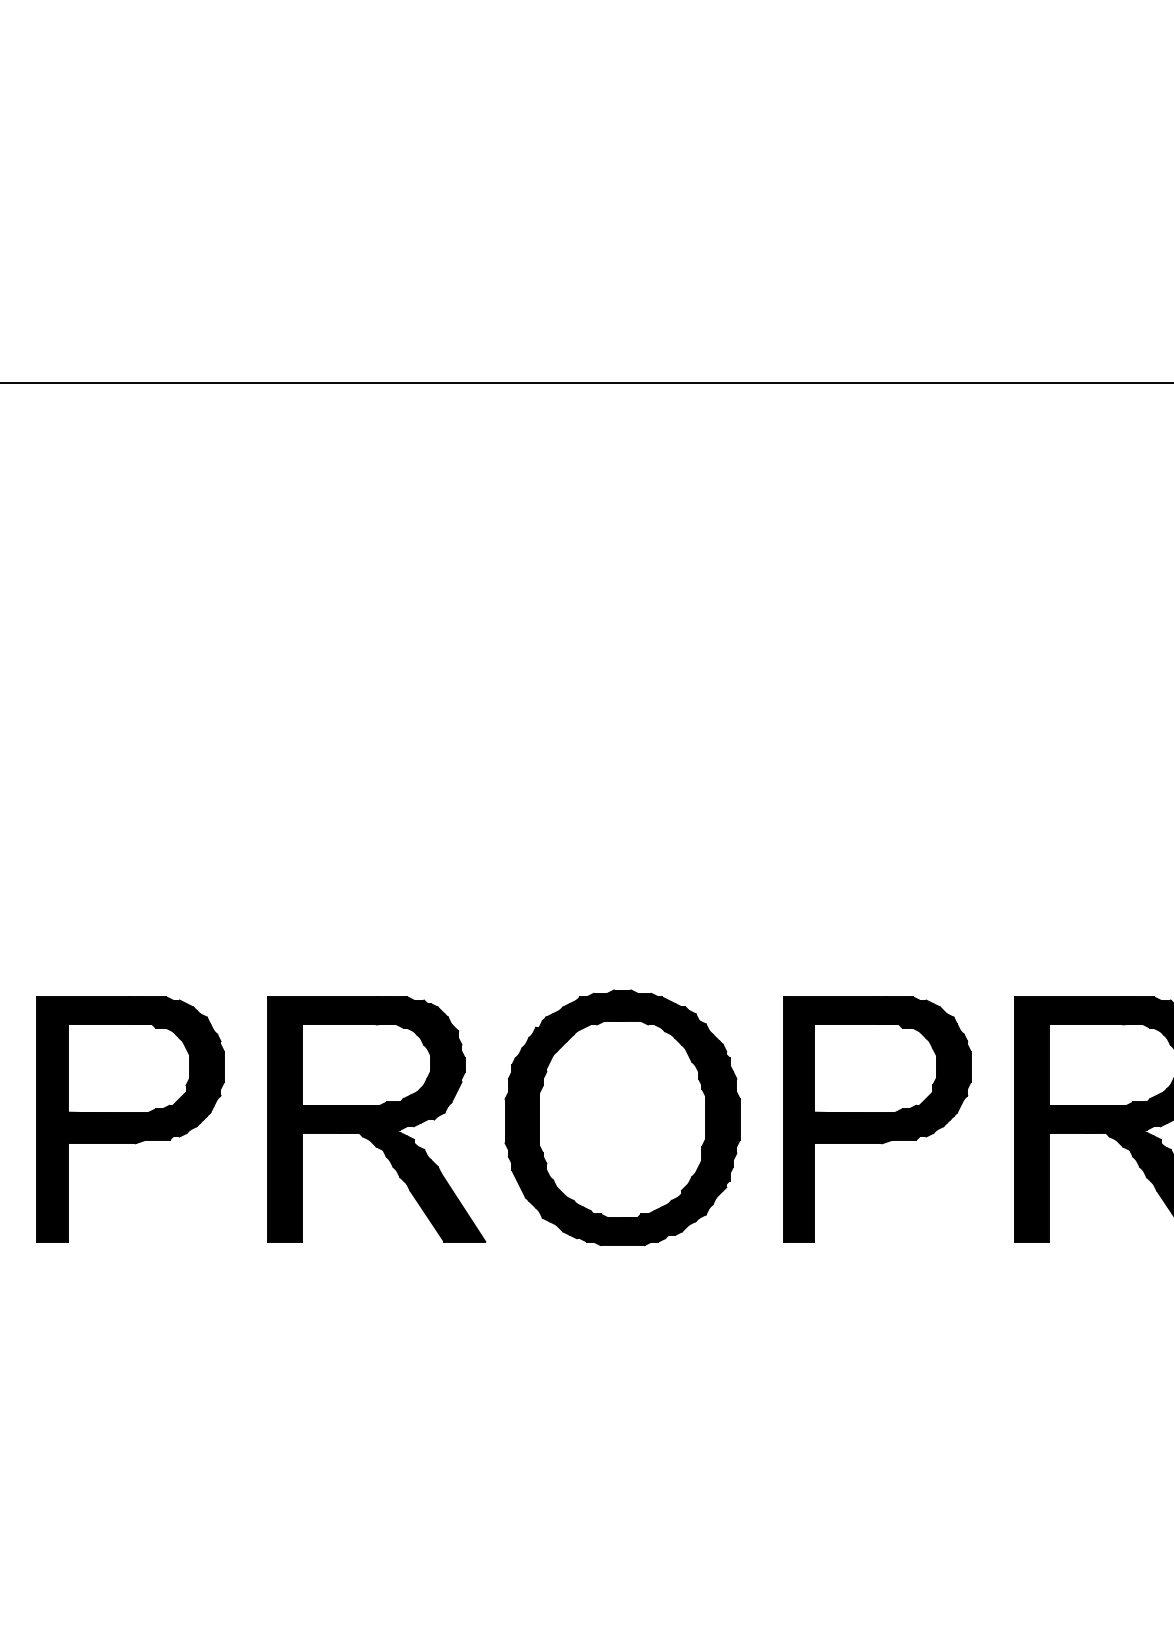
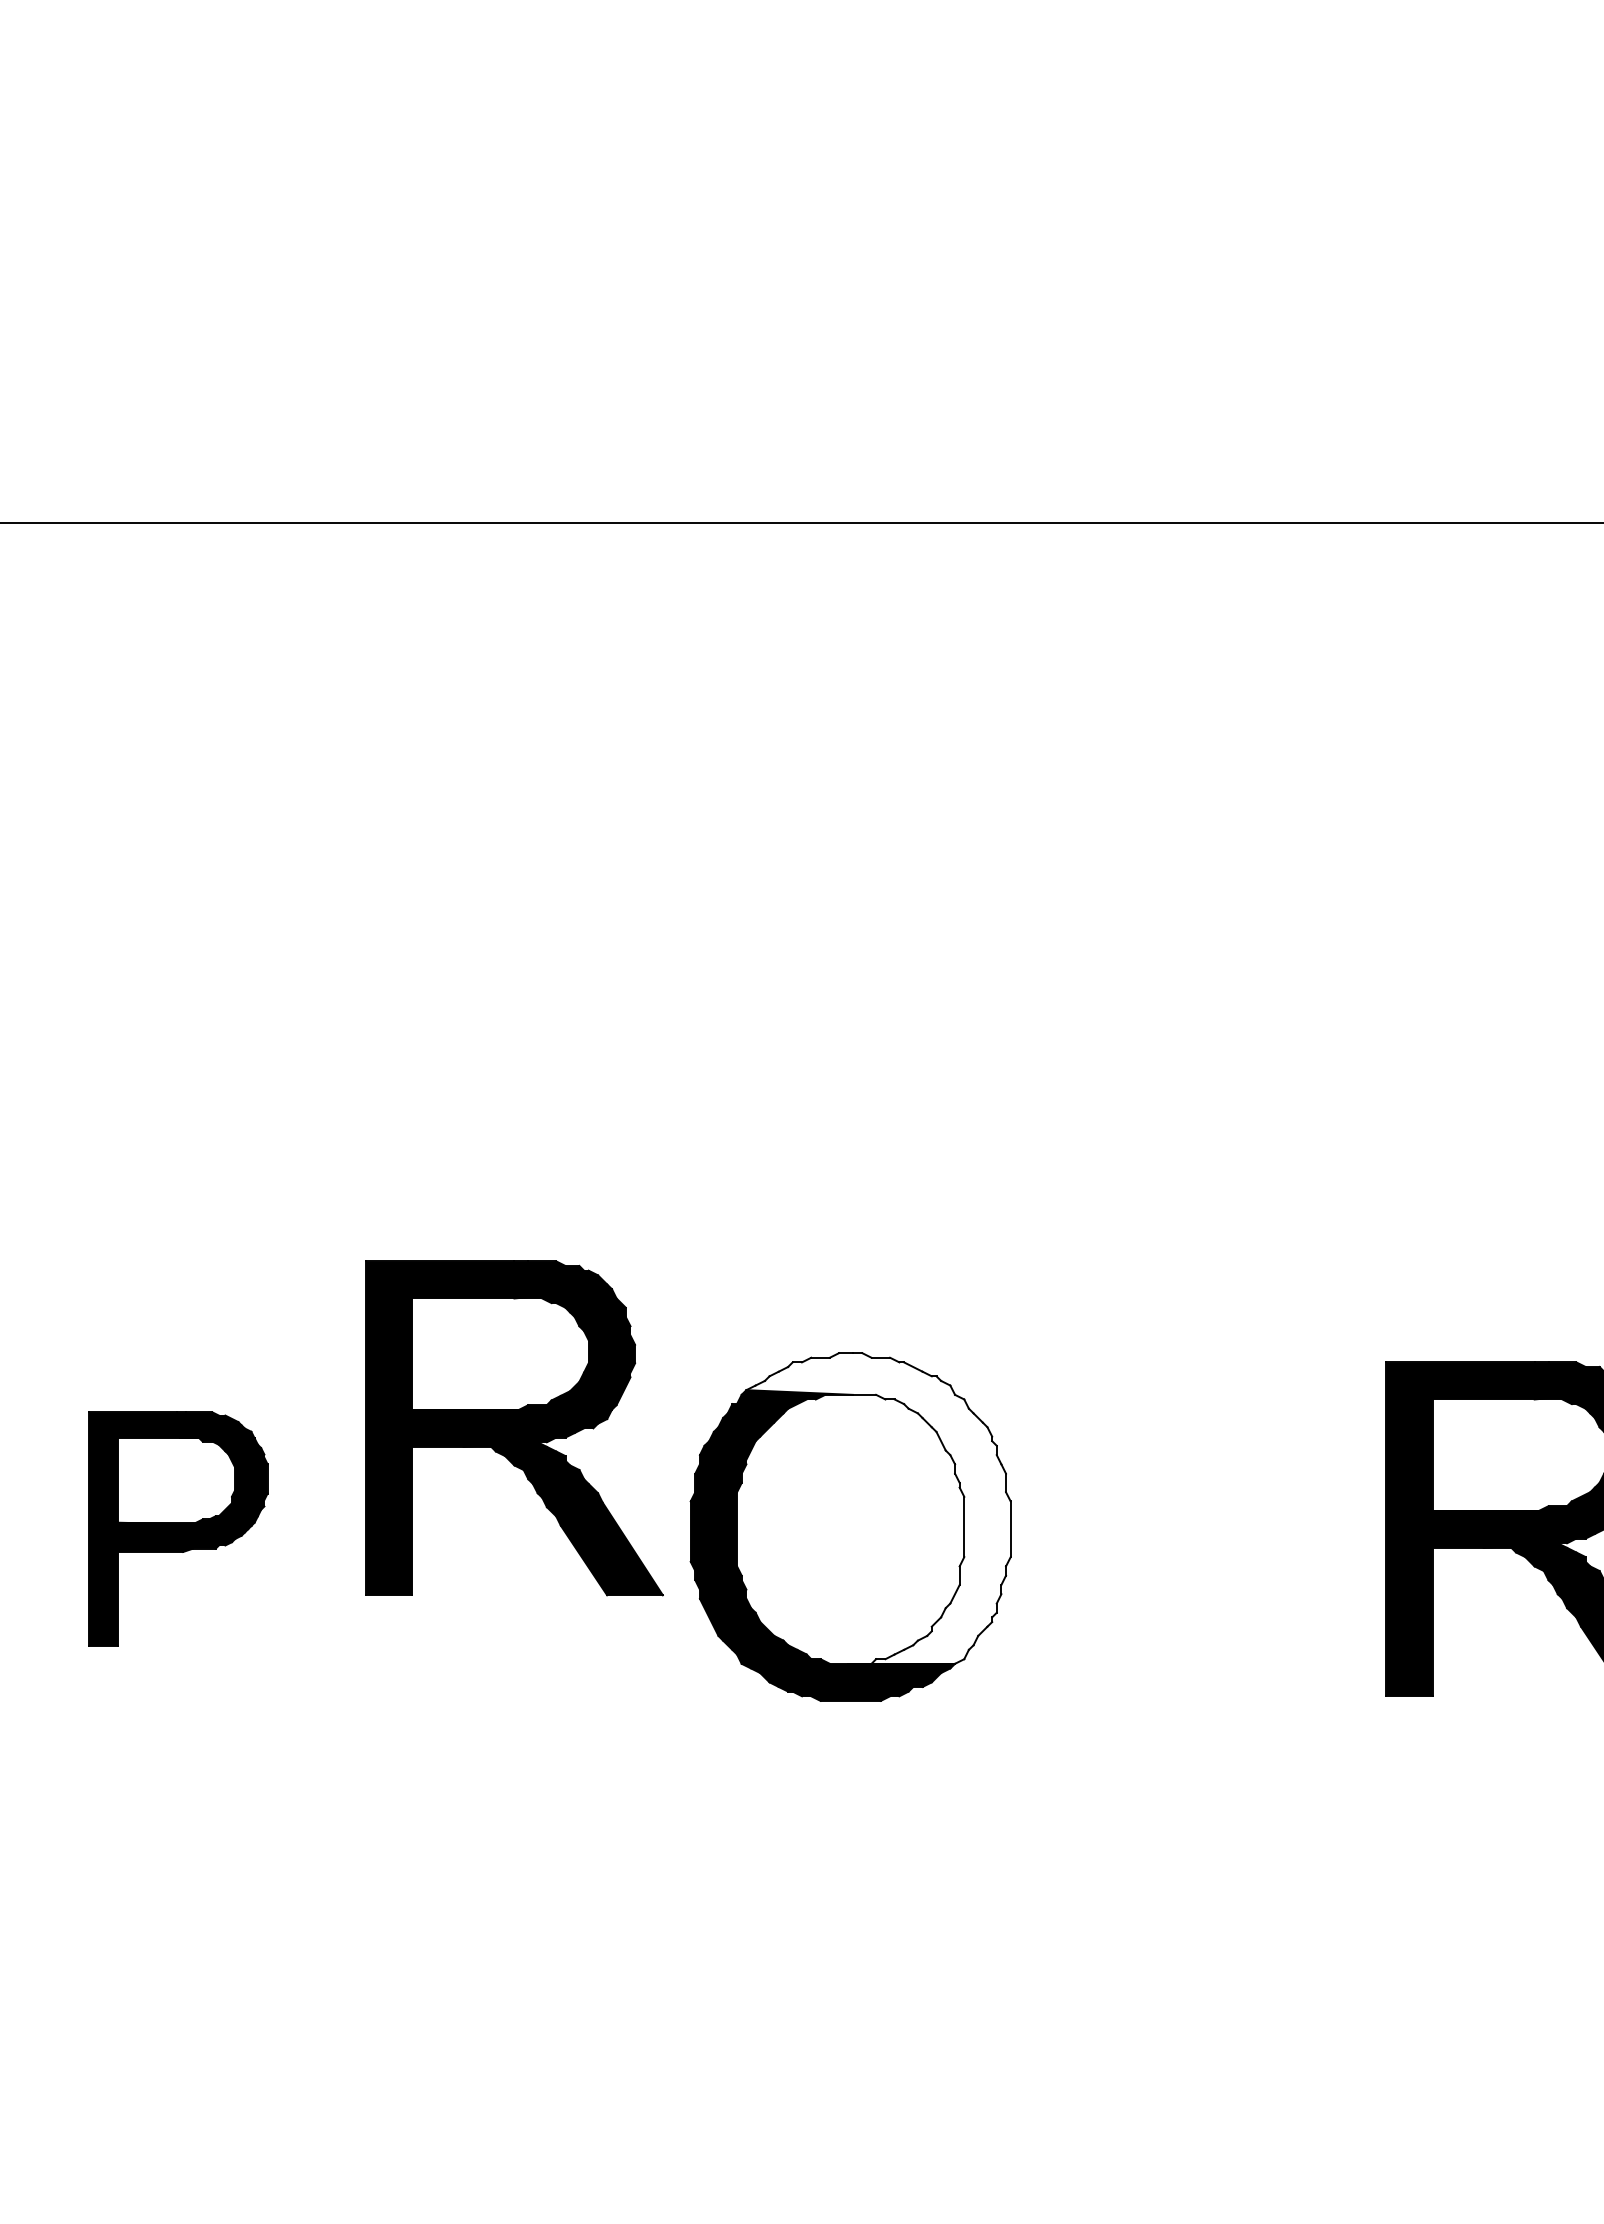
fill: (642, 1104) -> (878, 1508), removed
part: (130, 1118) -> (178, 1528), size x0.7
part: (877, 1118) -> (1198, 1528), removed
part: (376, 1119) -> (514, 1428), moved

